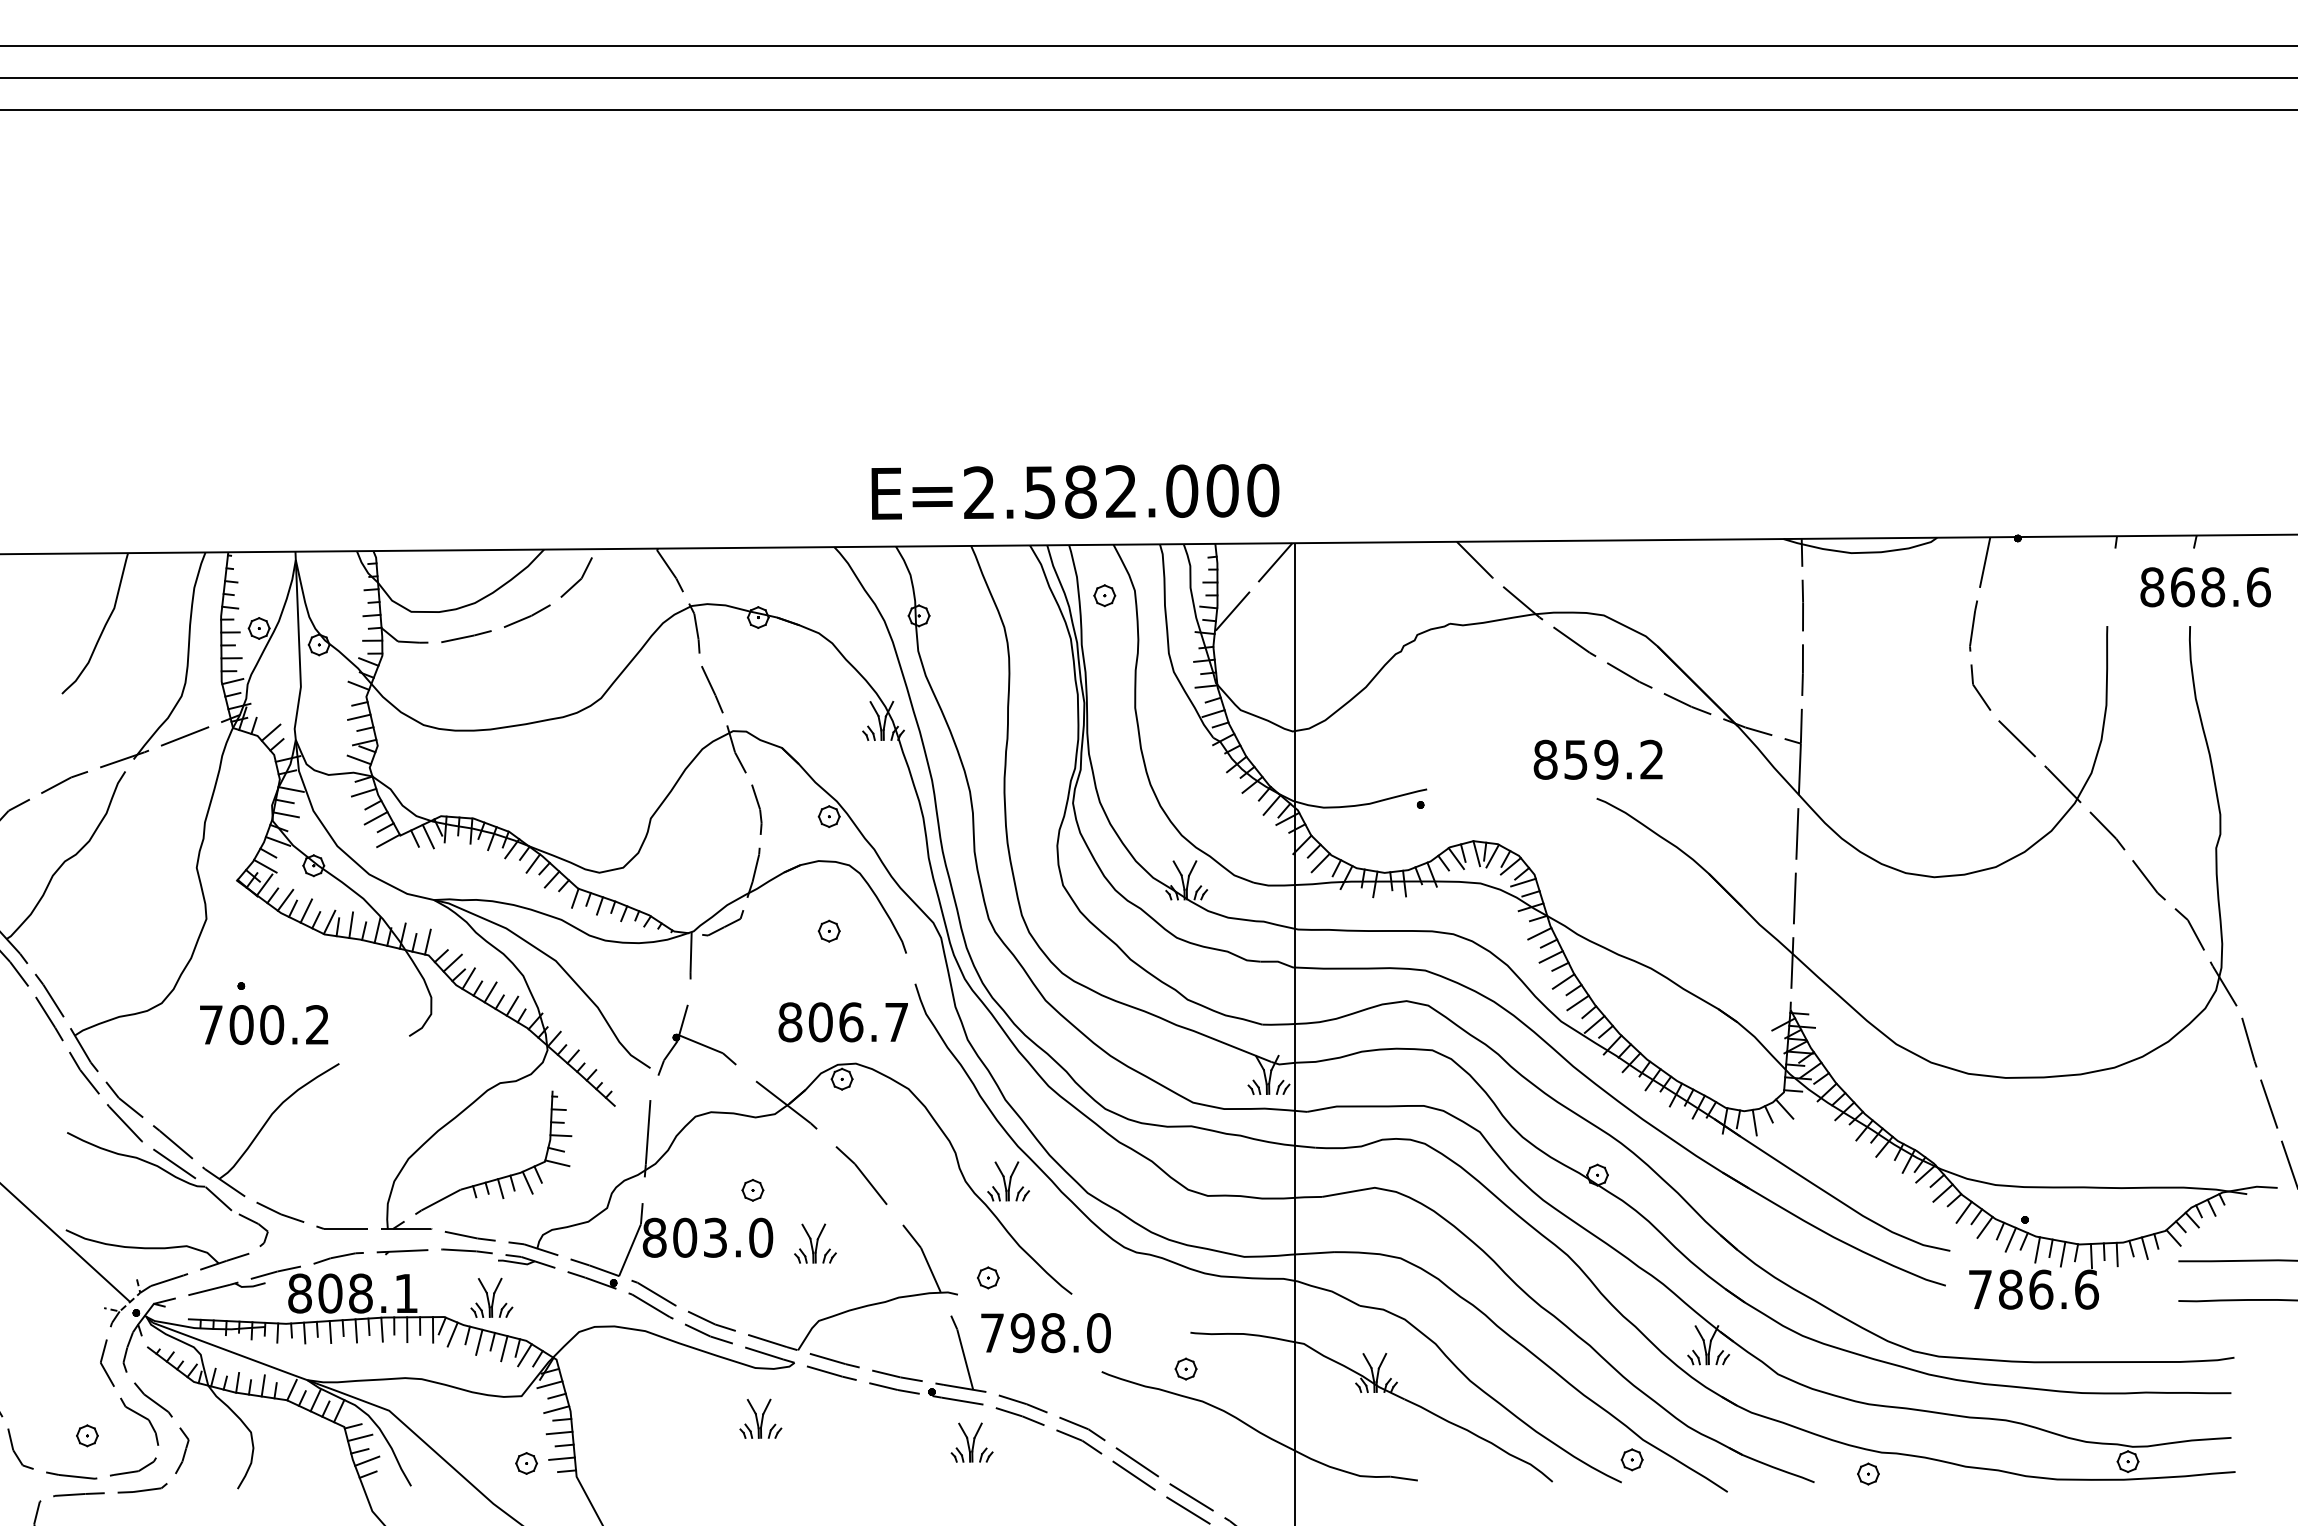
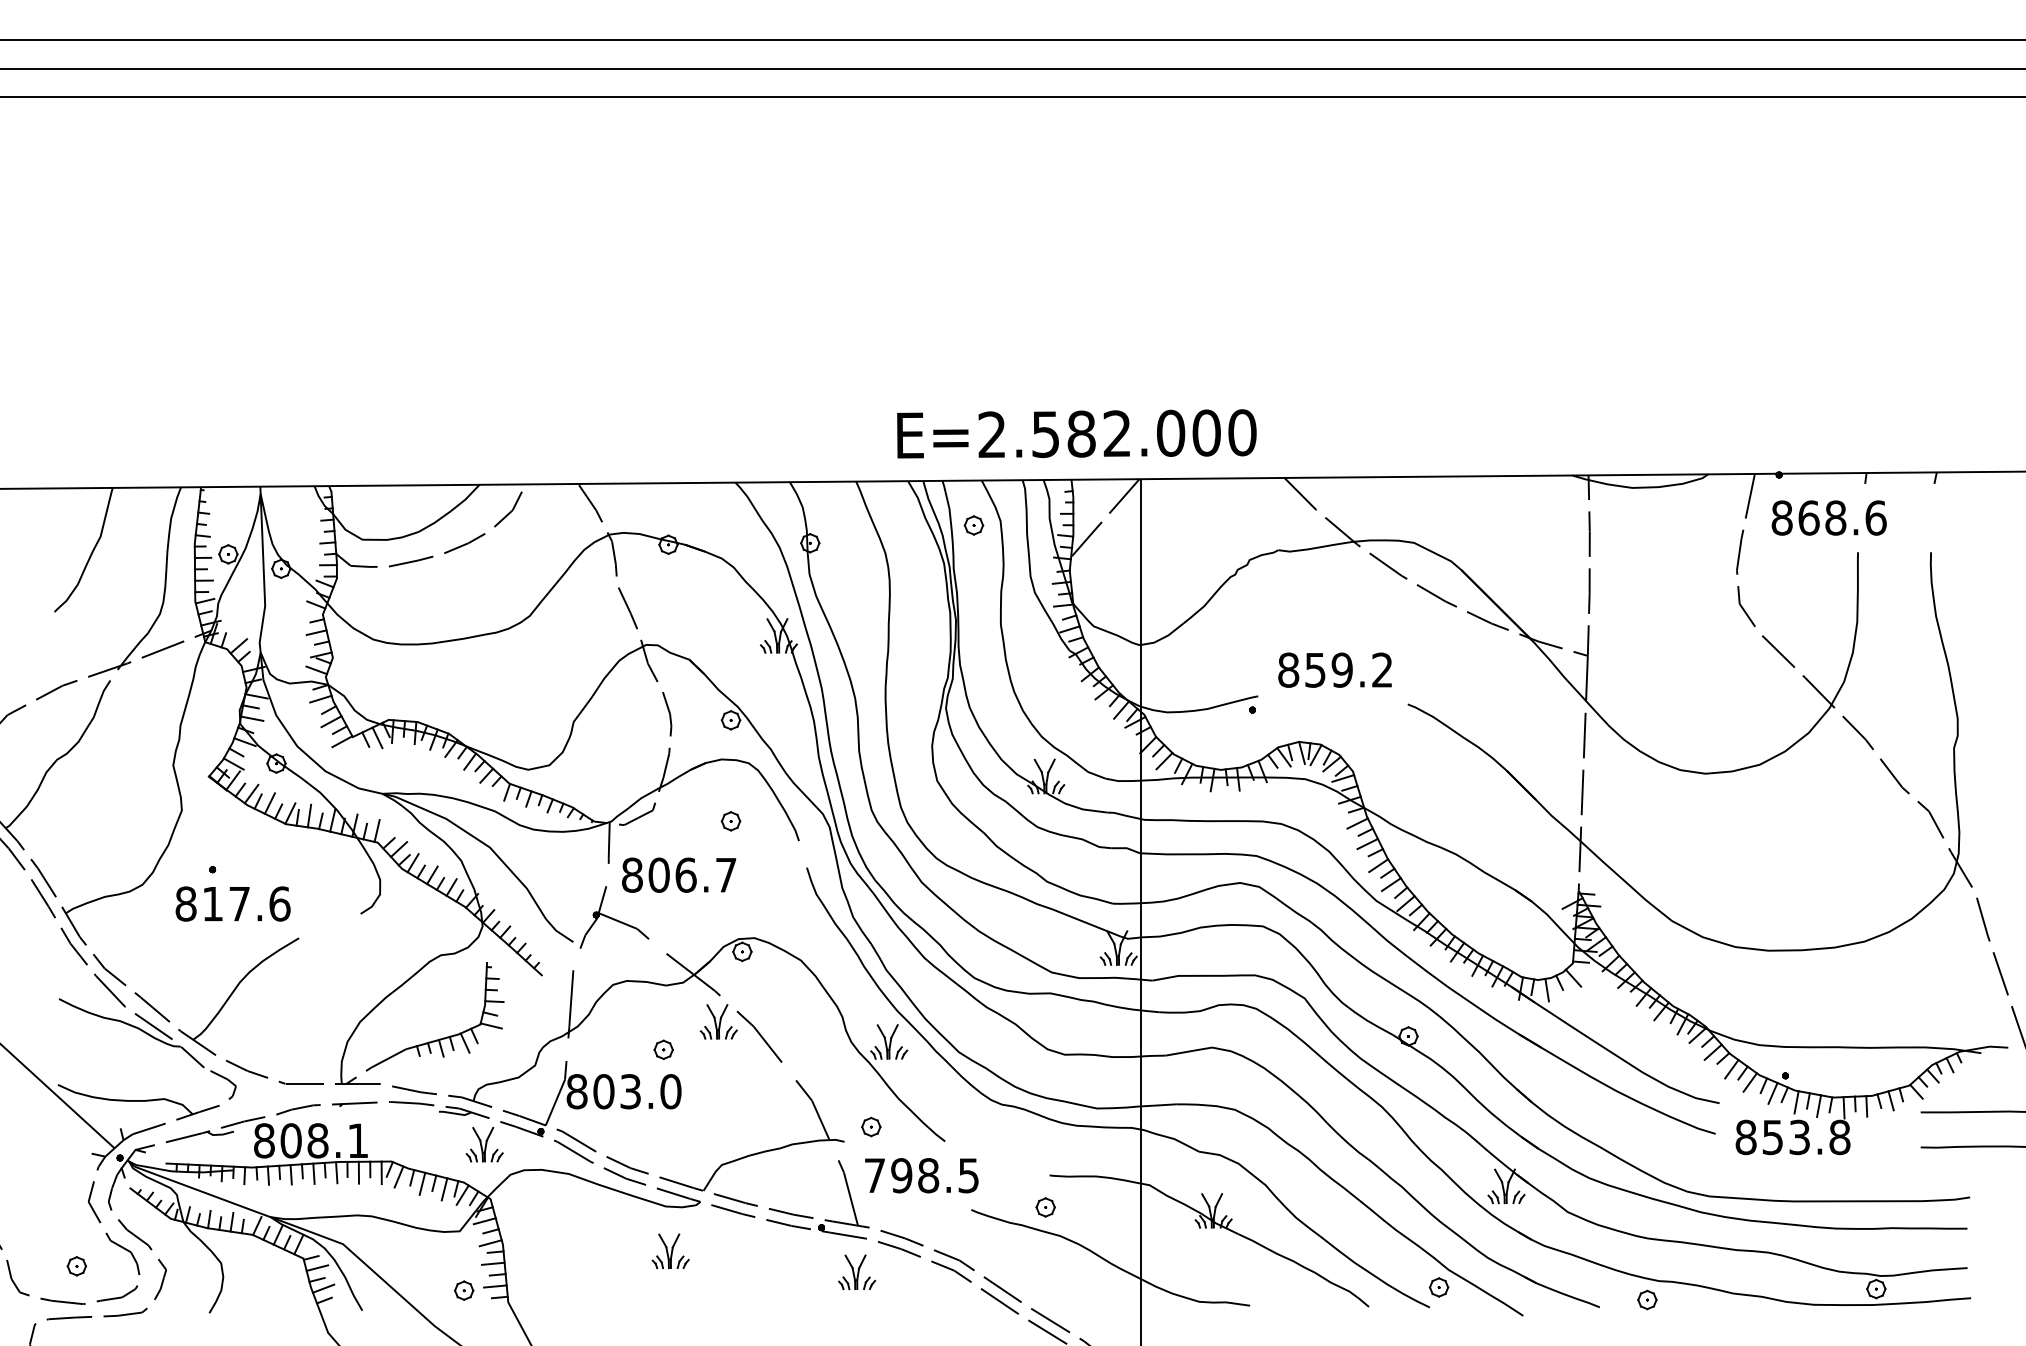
text: (1075, 491) -> (1076, 433), moved
text: (2205, 587) -> (1829, 518), moved
text: (1597, 759) -> (1334, 669), moved
text: (842, 1022) -> (678, 875), moved
text: (264, 1025) -> (233, 904), 700.2 -> 817.6
part: (815, 1243) -> (718, 1021), moved
text: (2033, 1289) -> (1792, 1137), 786.6 -> 853.8
part: (491, 1297) -> (484, 1144), moved
line: (129, 1302) -> (114, 1148), dashed -> solid
text: (1098, 1333) -> (968, 1176), 798.0 -> 798.5

